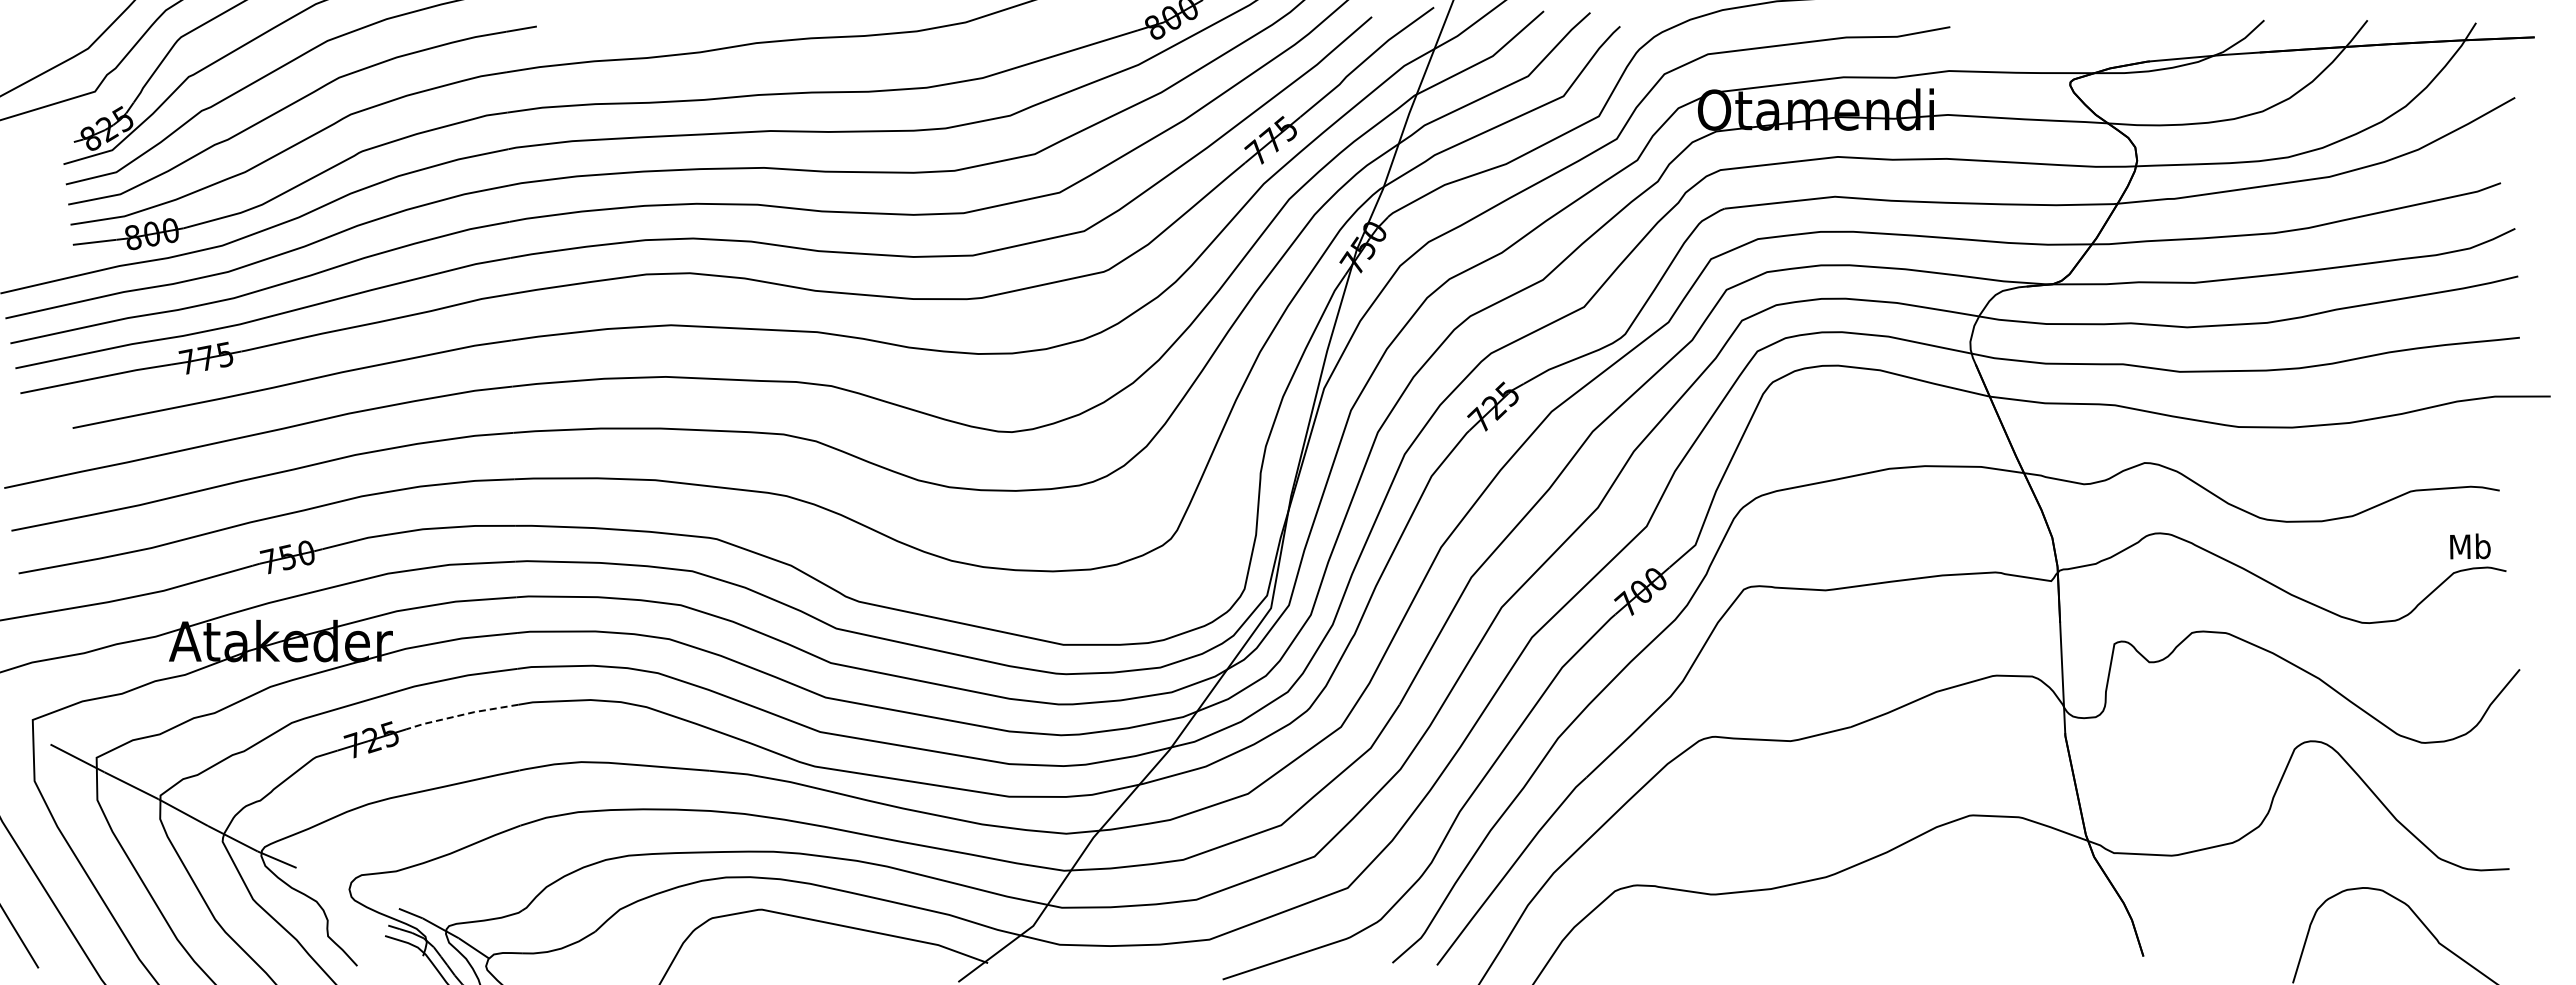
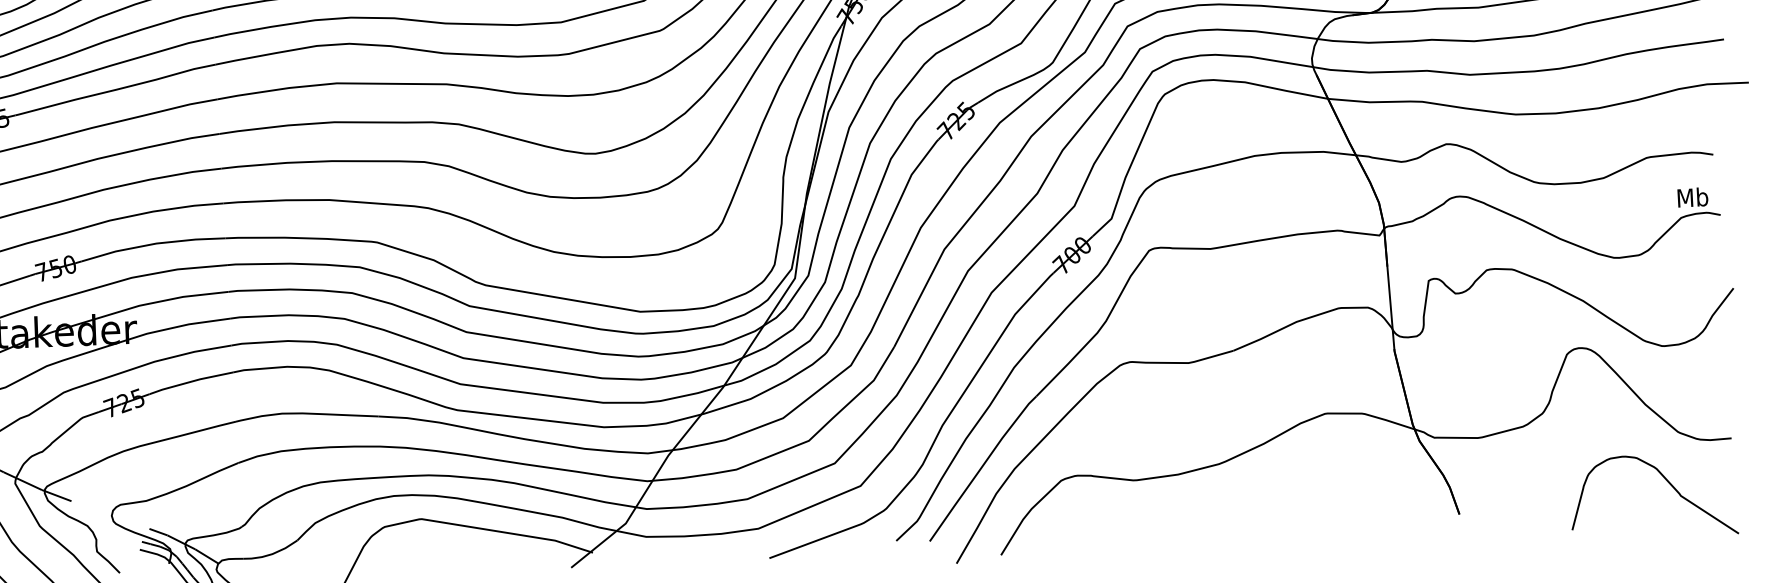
line: (461, 715) -> (190, 382), dashed -> solid

